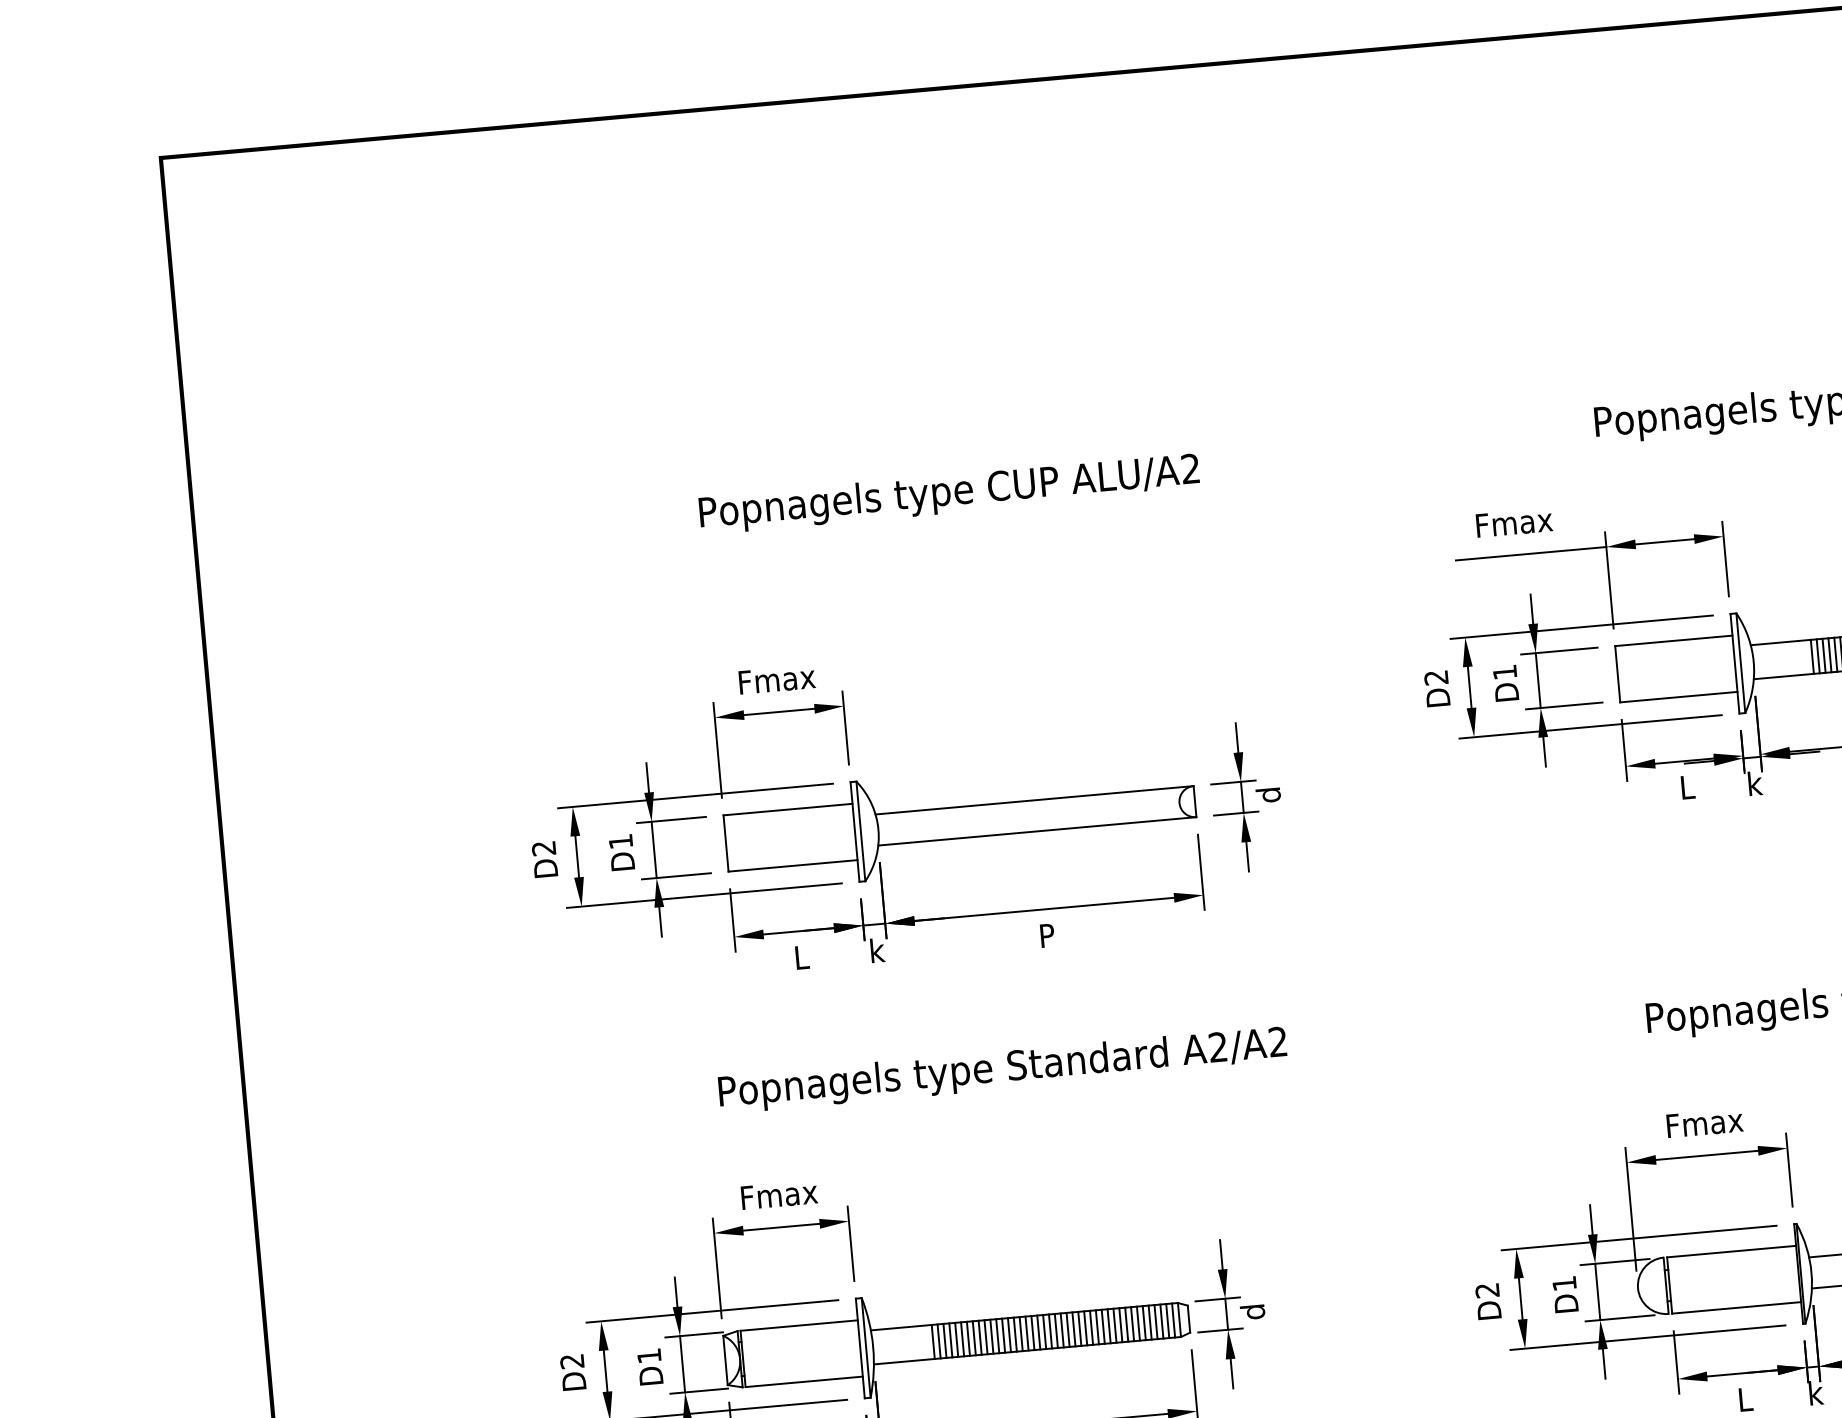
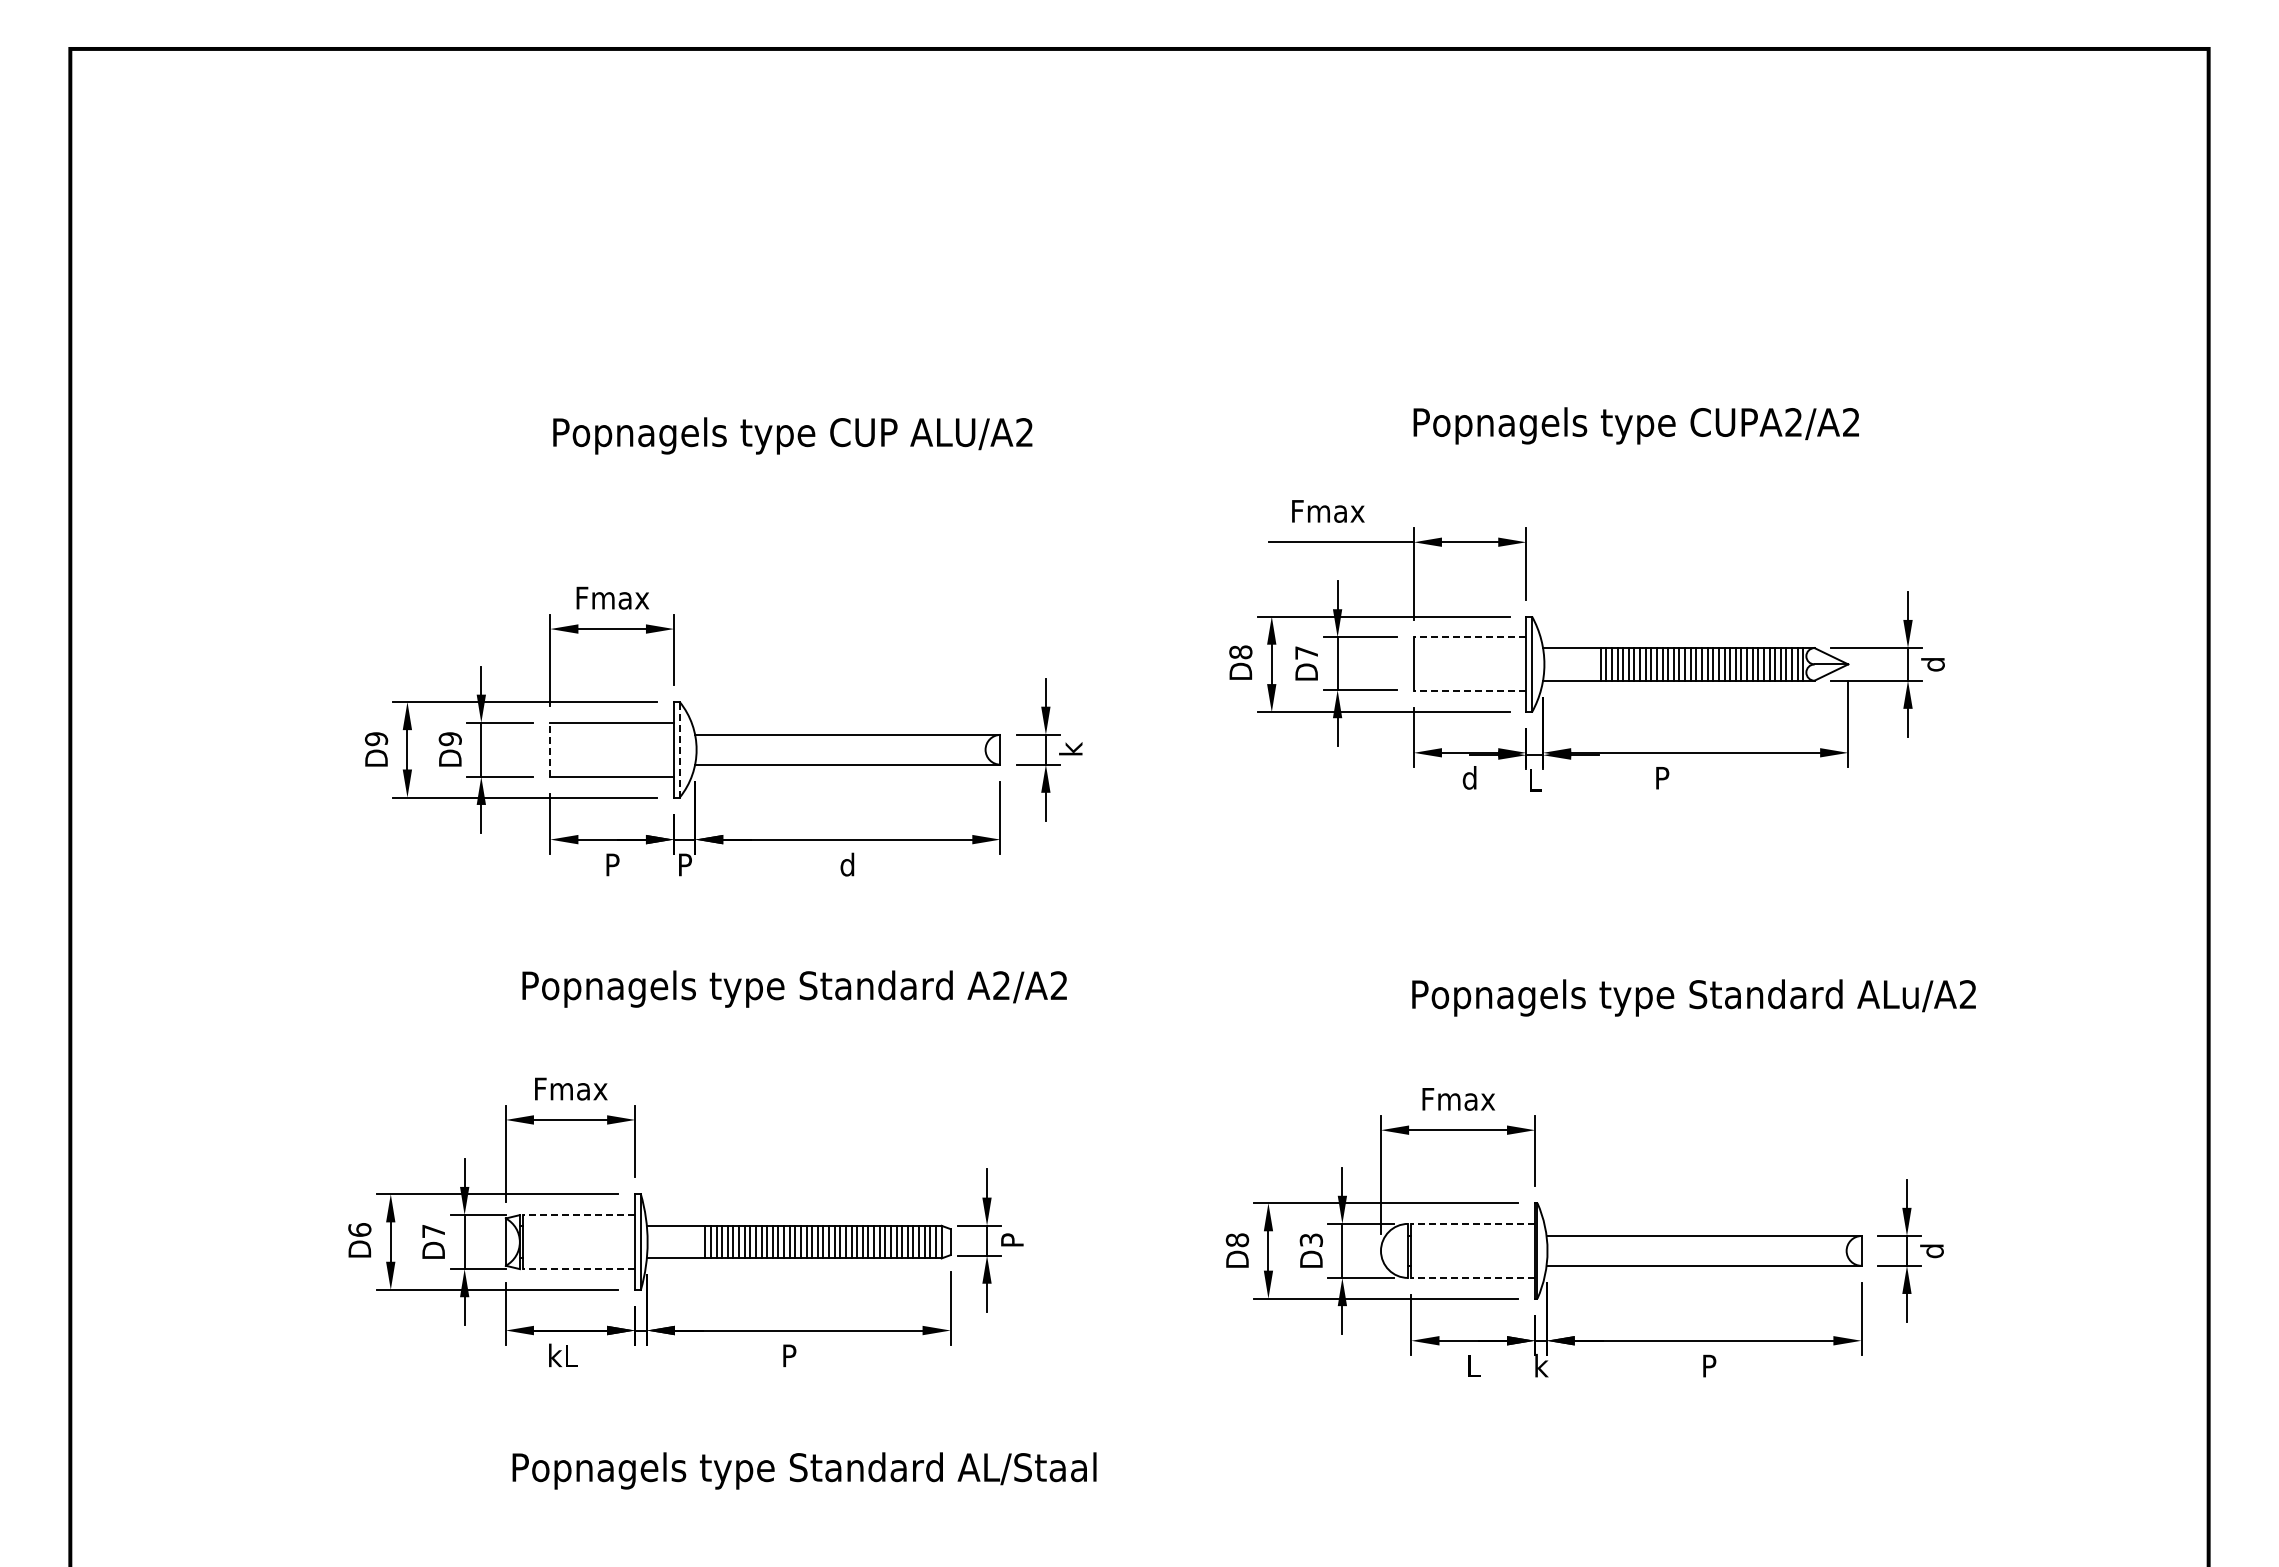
line: (1673, 641) -> (1469, 637), solid -> dashed
text: (1504, 671) -> (1306, 652), D1 -> D7
text: (1436, 677) -> (1240, 652), D2 -> D8
line: (1678, 697) -> (1469, 691), solid -> dashed
text: (1755, 782) -> (1535, 779), k -> L
text: (1686, 786) -> (1469, 777), L -> d
text: (1267, 794) -> (1070, 749), d -> k
line: (860, 831) -> (679, 749), solid -> dashed
text: (620, 842) -> (449, 739), D1 -> D9
line: (726, 843) -> (550, 749), solid -> dashed
text: (544, 848) -> (376, 739), D2 -> D9
text: (1046, 935) -> (847, 864), P -> d
text: (877, 950) -> (685, 864), k -> P
text: (801, 957) -> (612, 864), L -> P
line: (1731, 1251) -> (1473, 1223), solid -> dashed
text: (1564, 1282) -> (1311, 1239), D1 -> D3
text: (1487, 1290) -> (1237, 1240), D2 -> D8
line: (1736, 1307) -> (1473, 1277), solid -> dashed
text: (1252, 1311) -> (1011, 1240), d -> P
line: (798, 1326) -> (578, 1215), solid -> dashed
text: (649, 1356) -> (433, 1231), D1 -> D7
text: (571, 1360) -> (359, 1229), D2 -> D6
line: (803, 1382) -> (578, 1269), solid -> dashed

